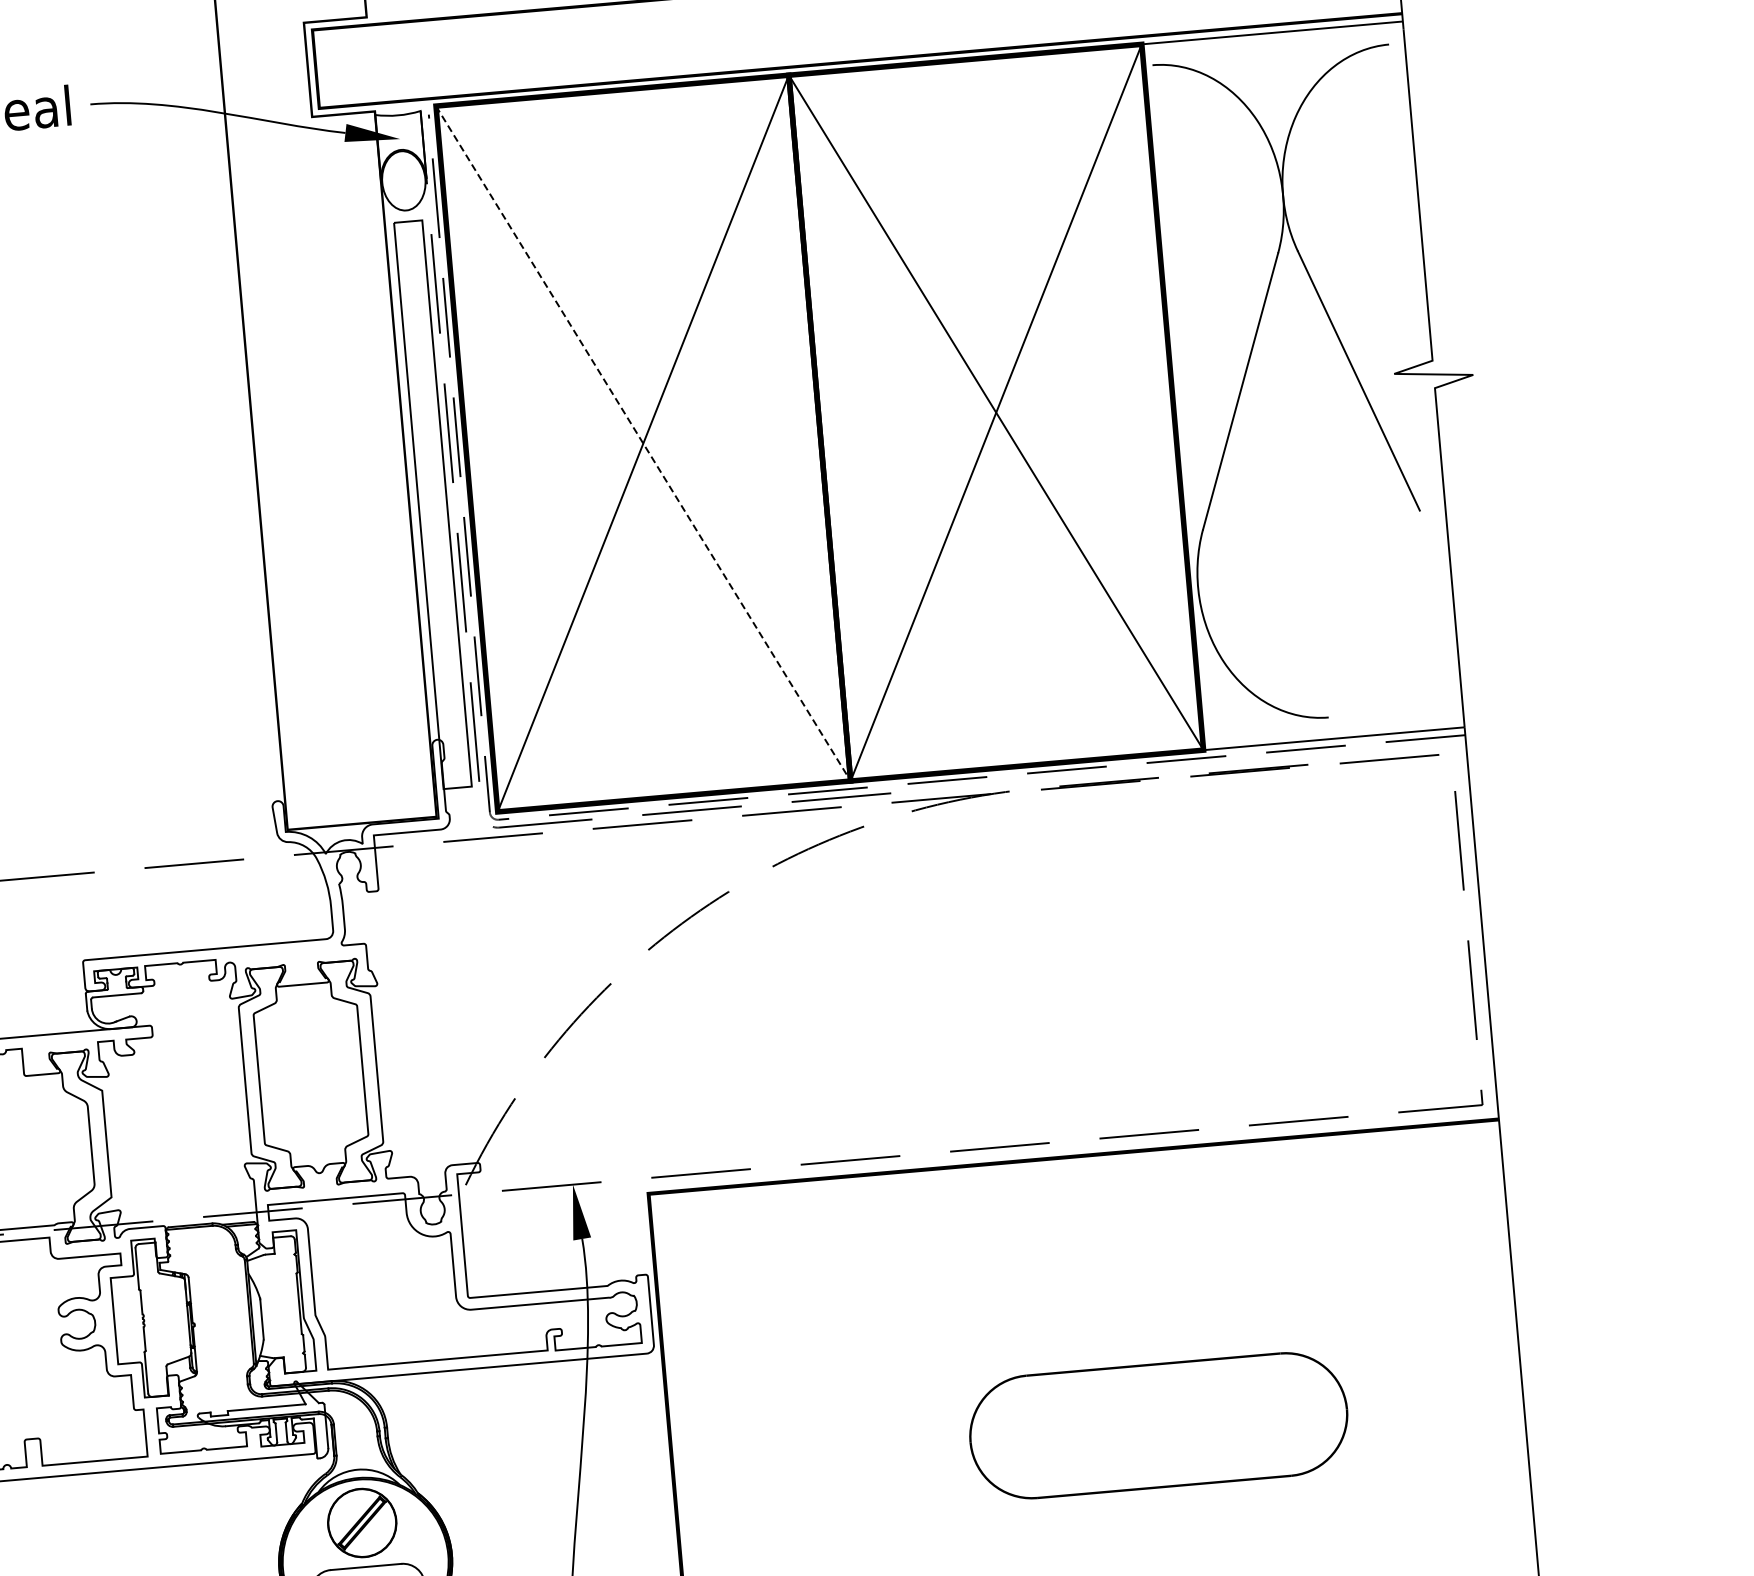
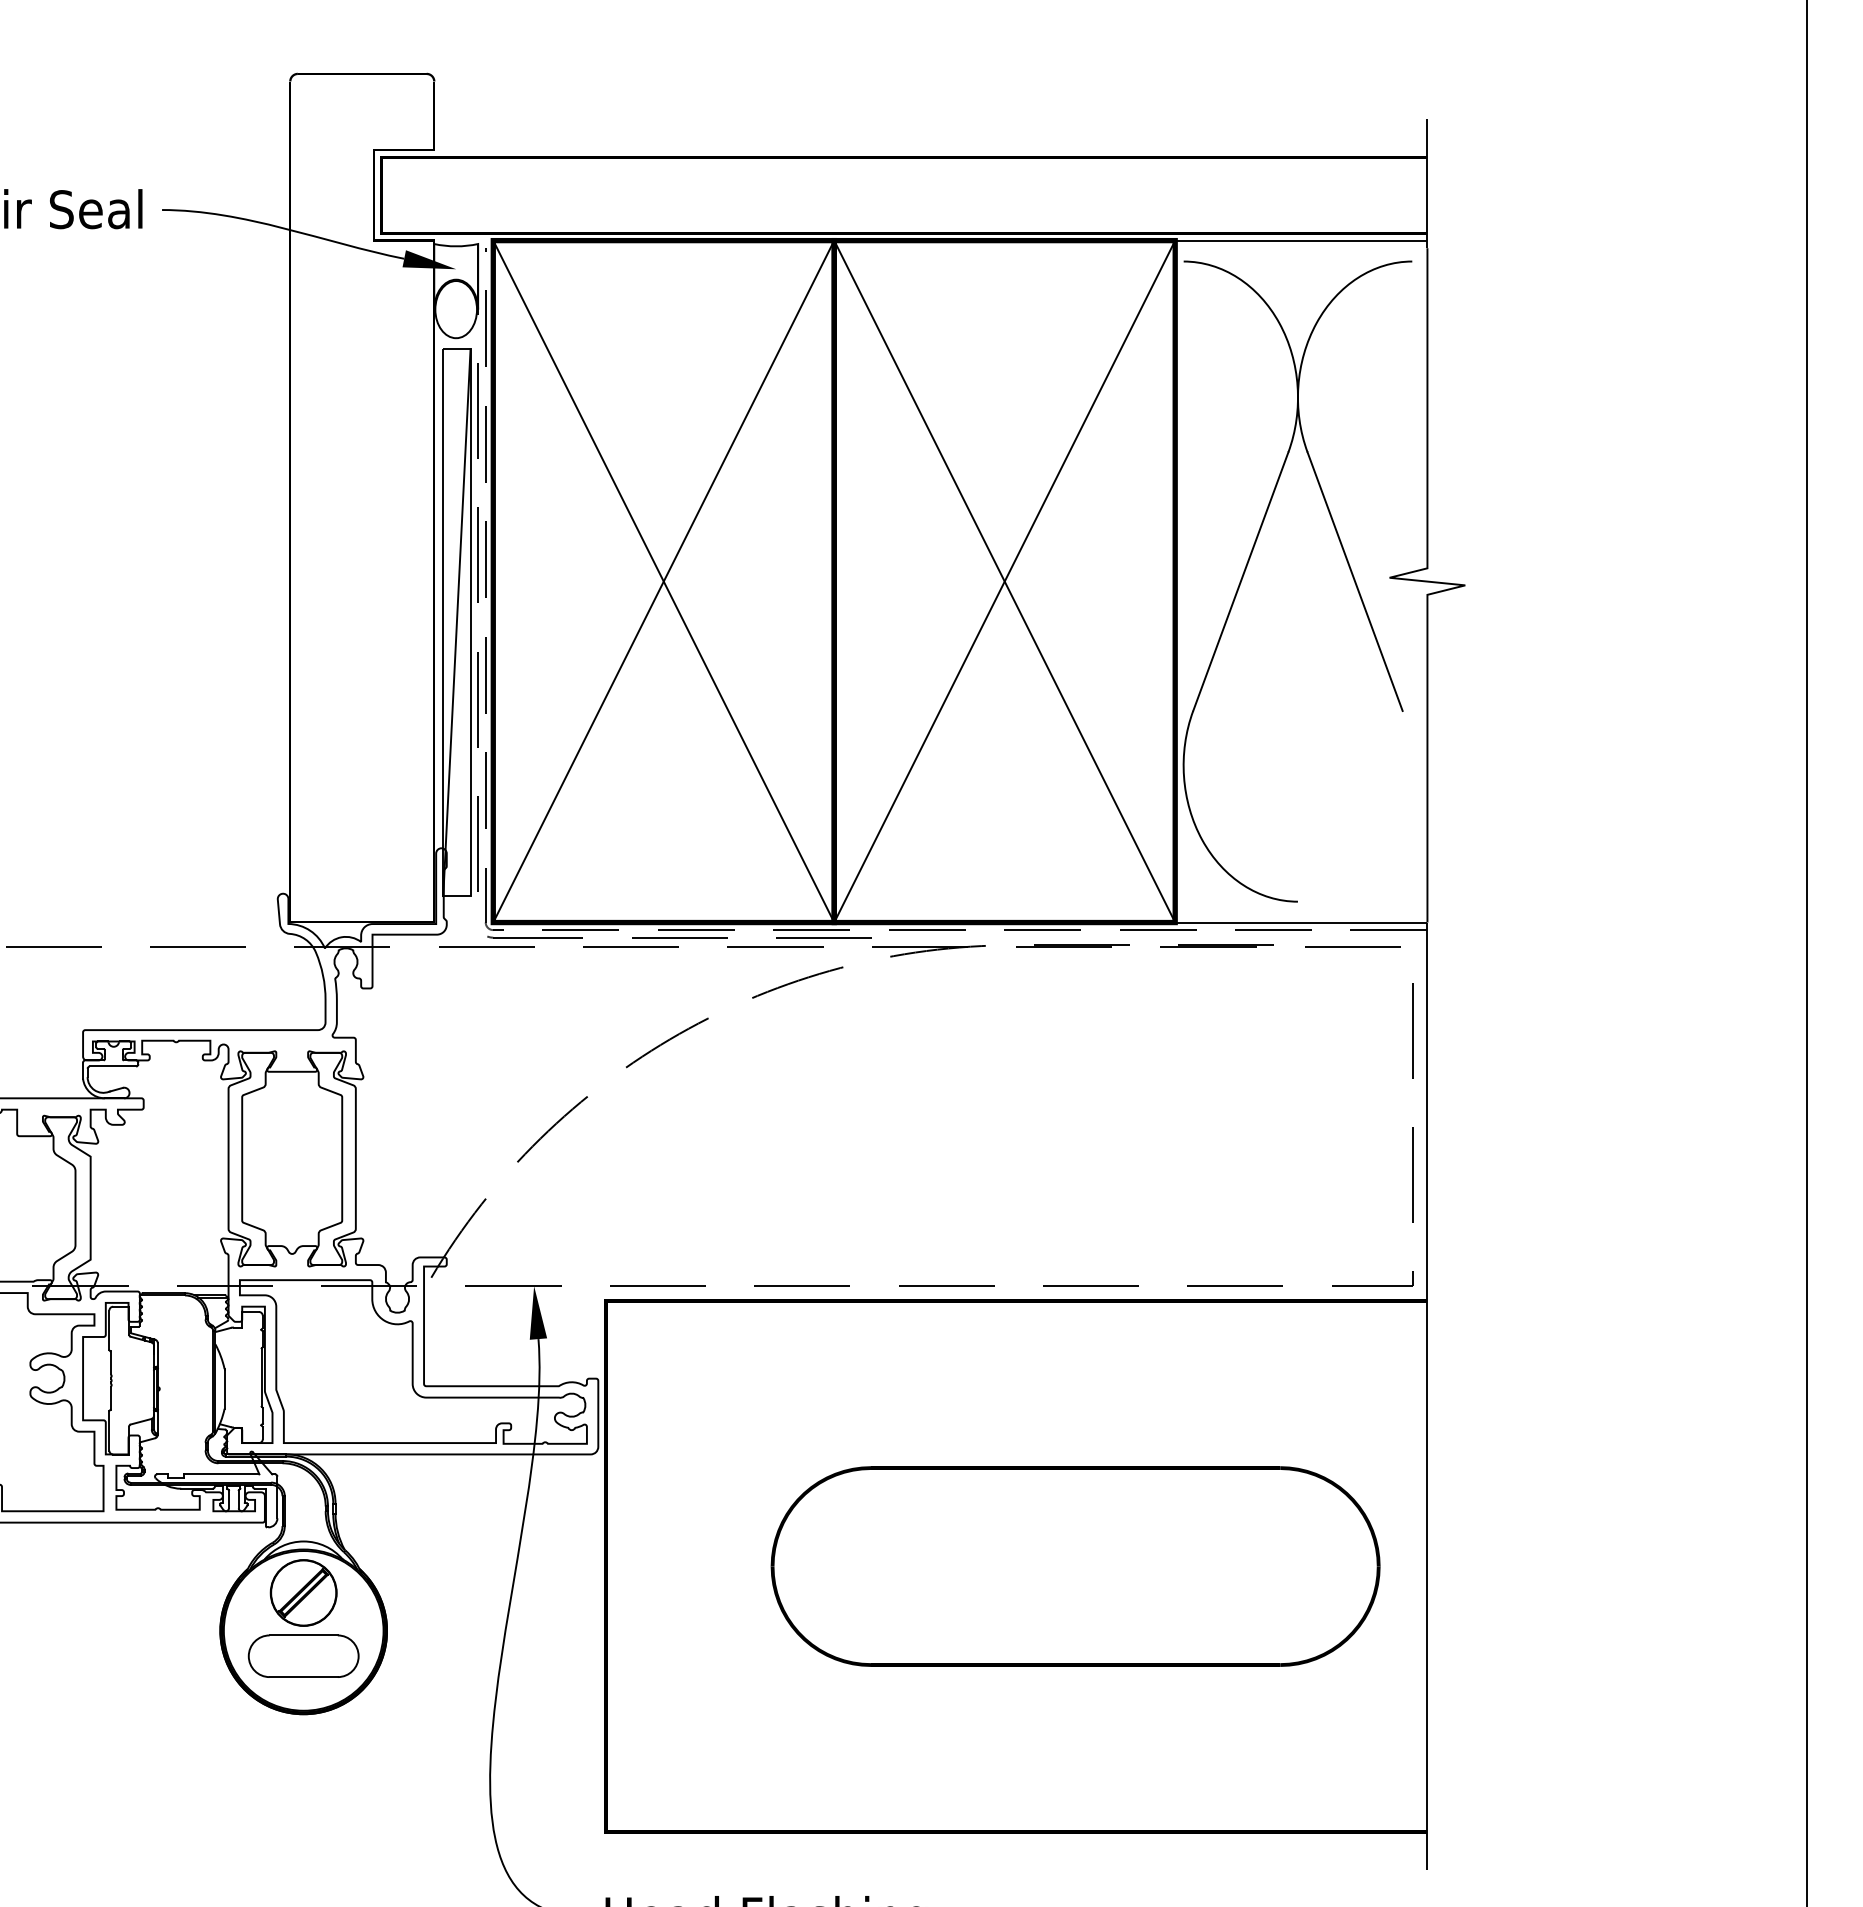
line: (644, 444) -> (664, 582), dashed -> solid
line: (432, 504) -> (456, 622), added
part: (1158, 1425) -> (1075, 1566), size x1.67

